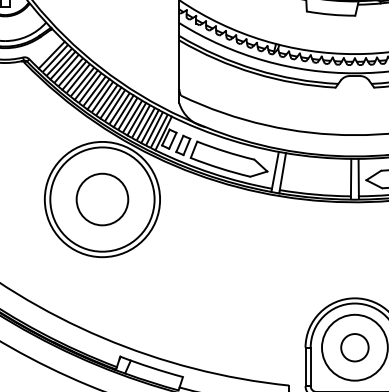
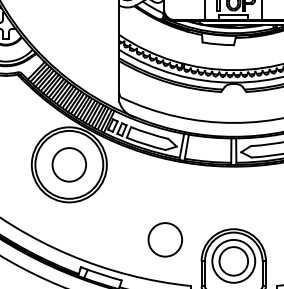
circle: (248, 314) -> (164, 239), added
circle: (354, 347) -> (233, 261), size x1.6

